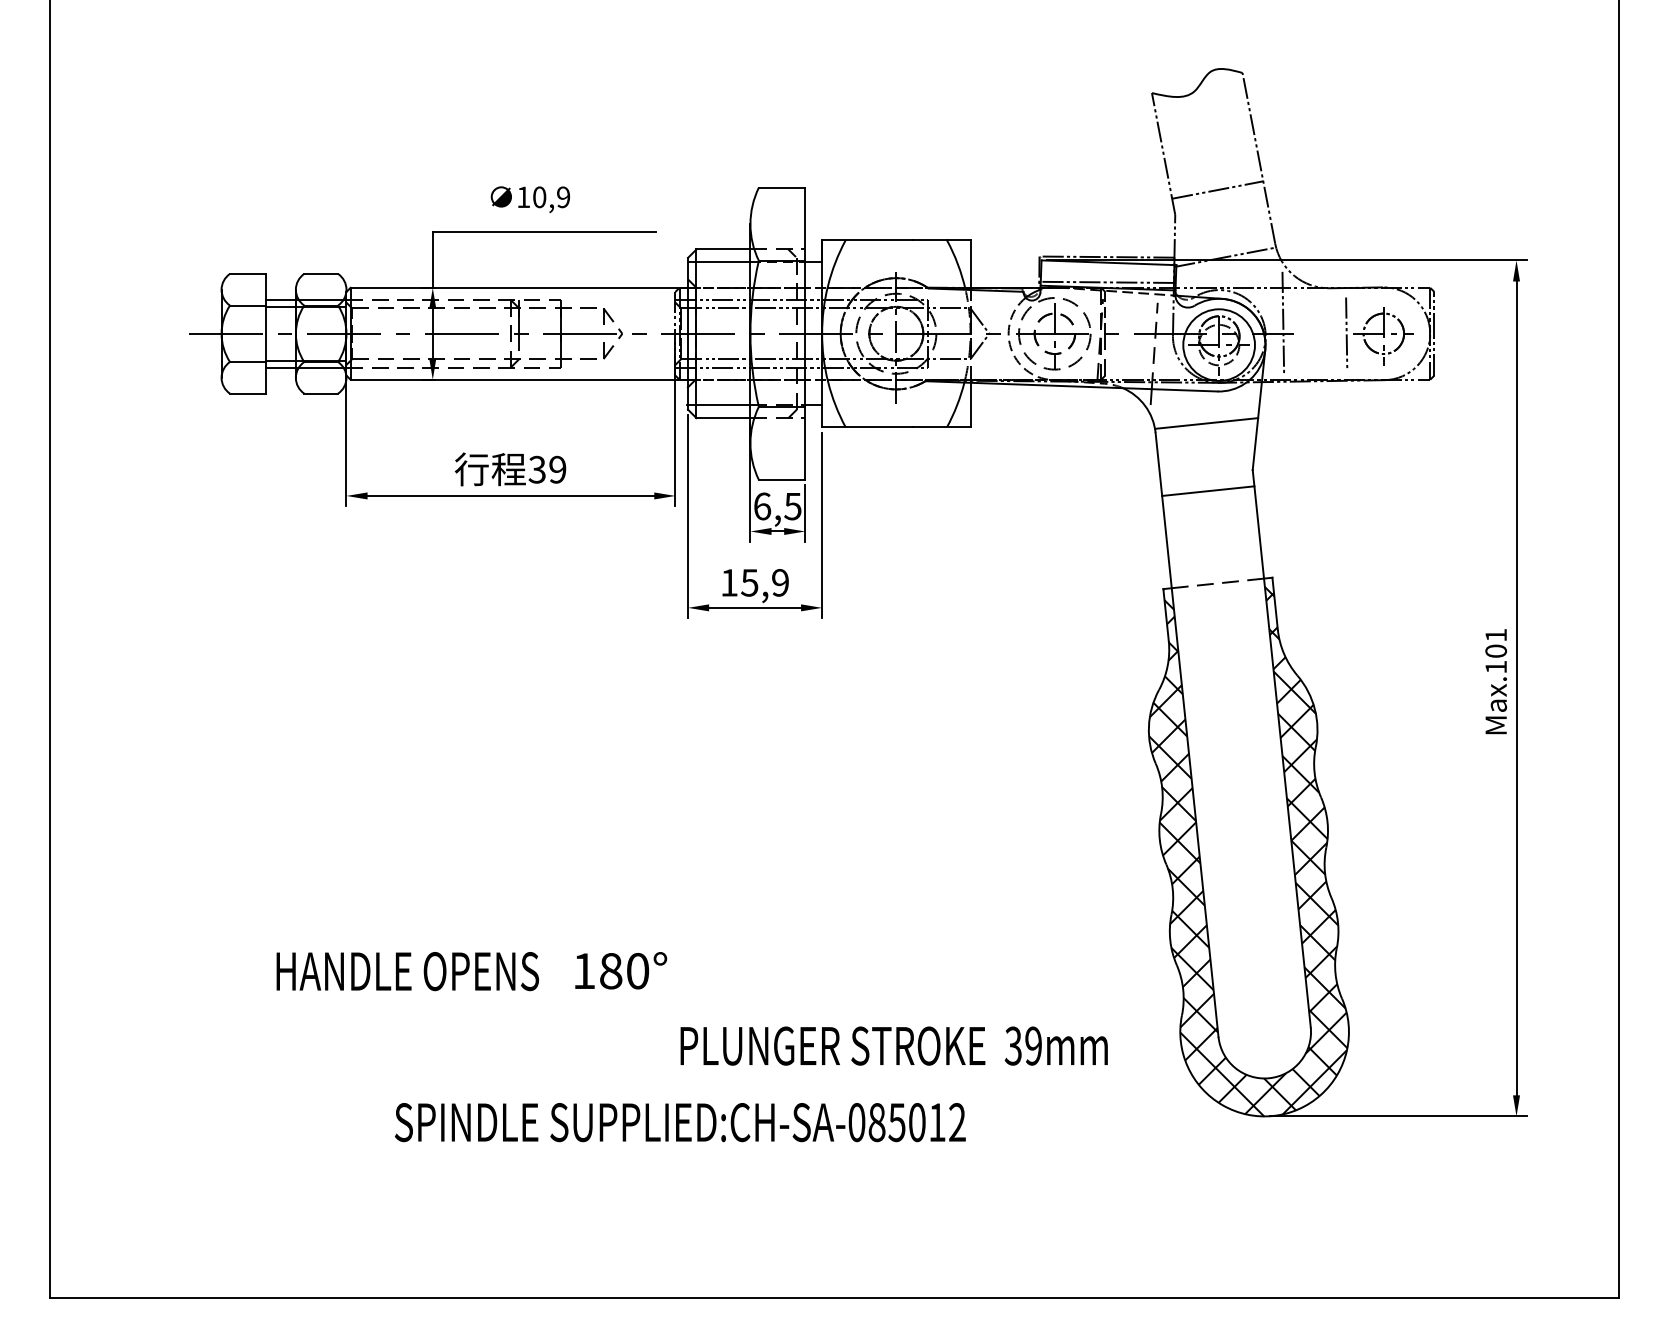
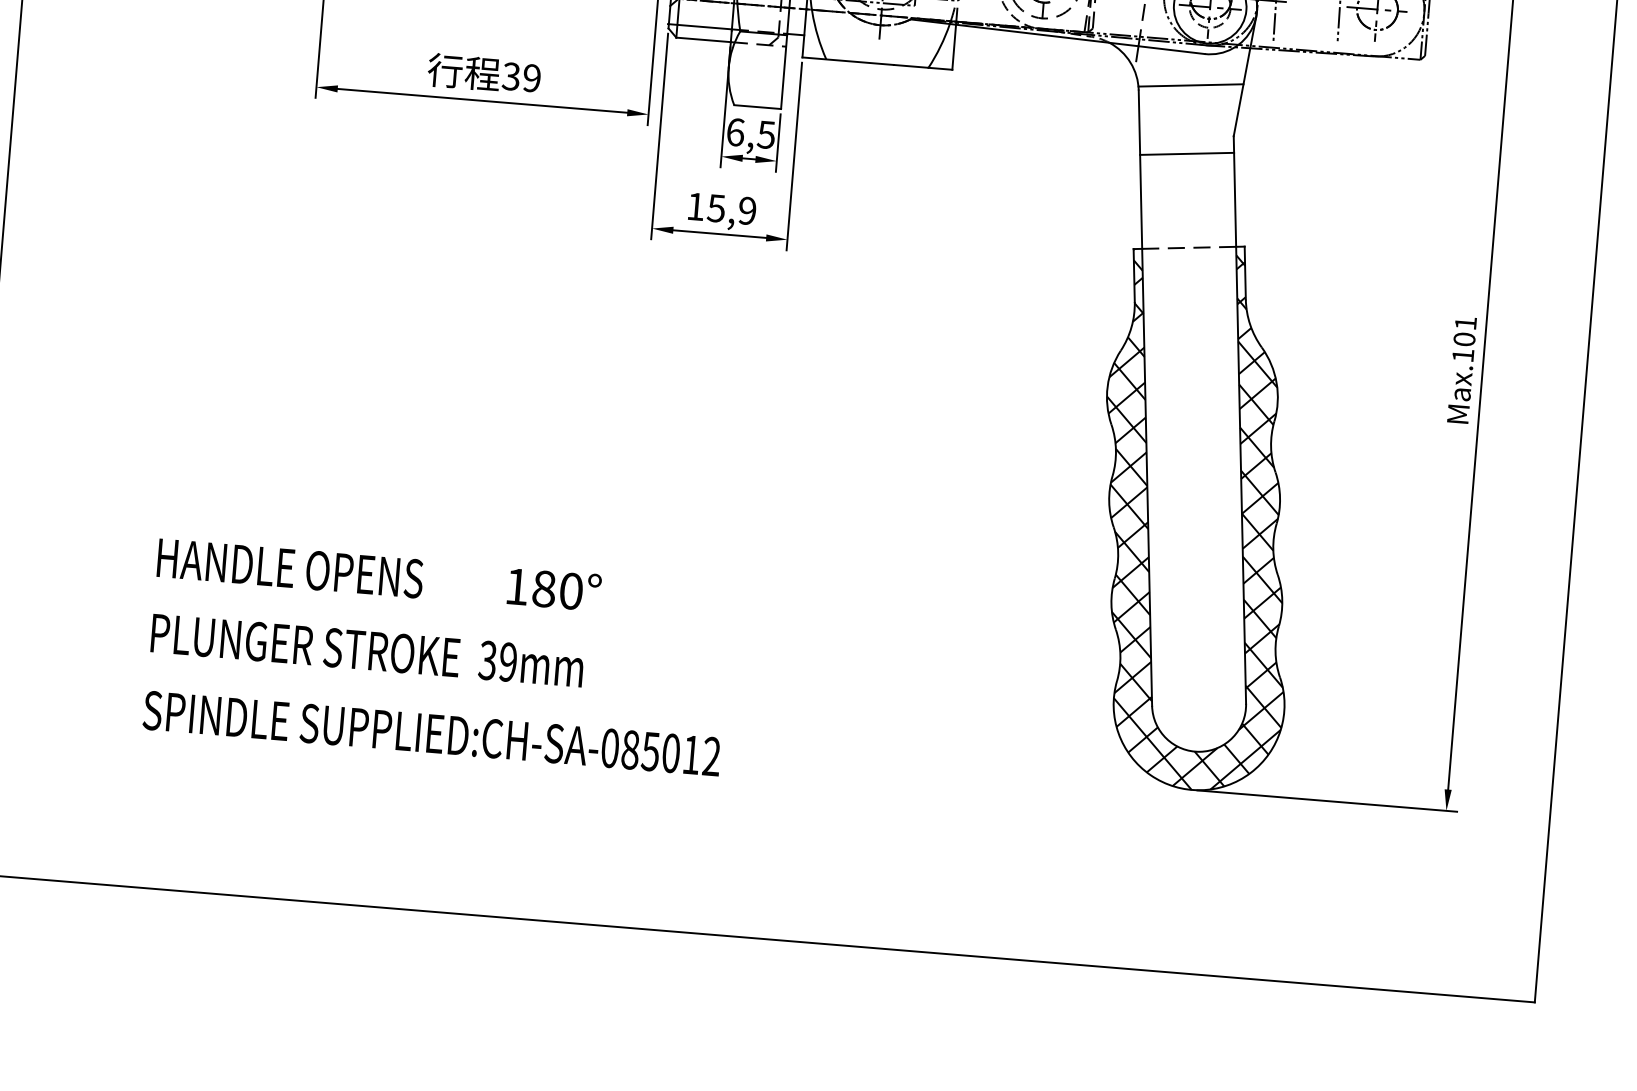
text: (407, 971) -> (290, 568), moved
text: (893, 1045) -> (366, 650), moved
text: (680, 1122) -> (432, 733), moved

